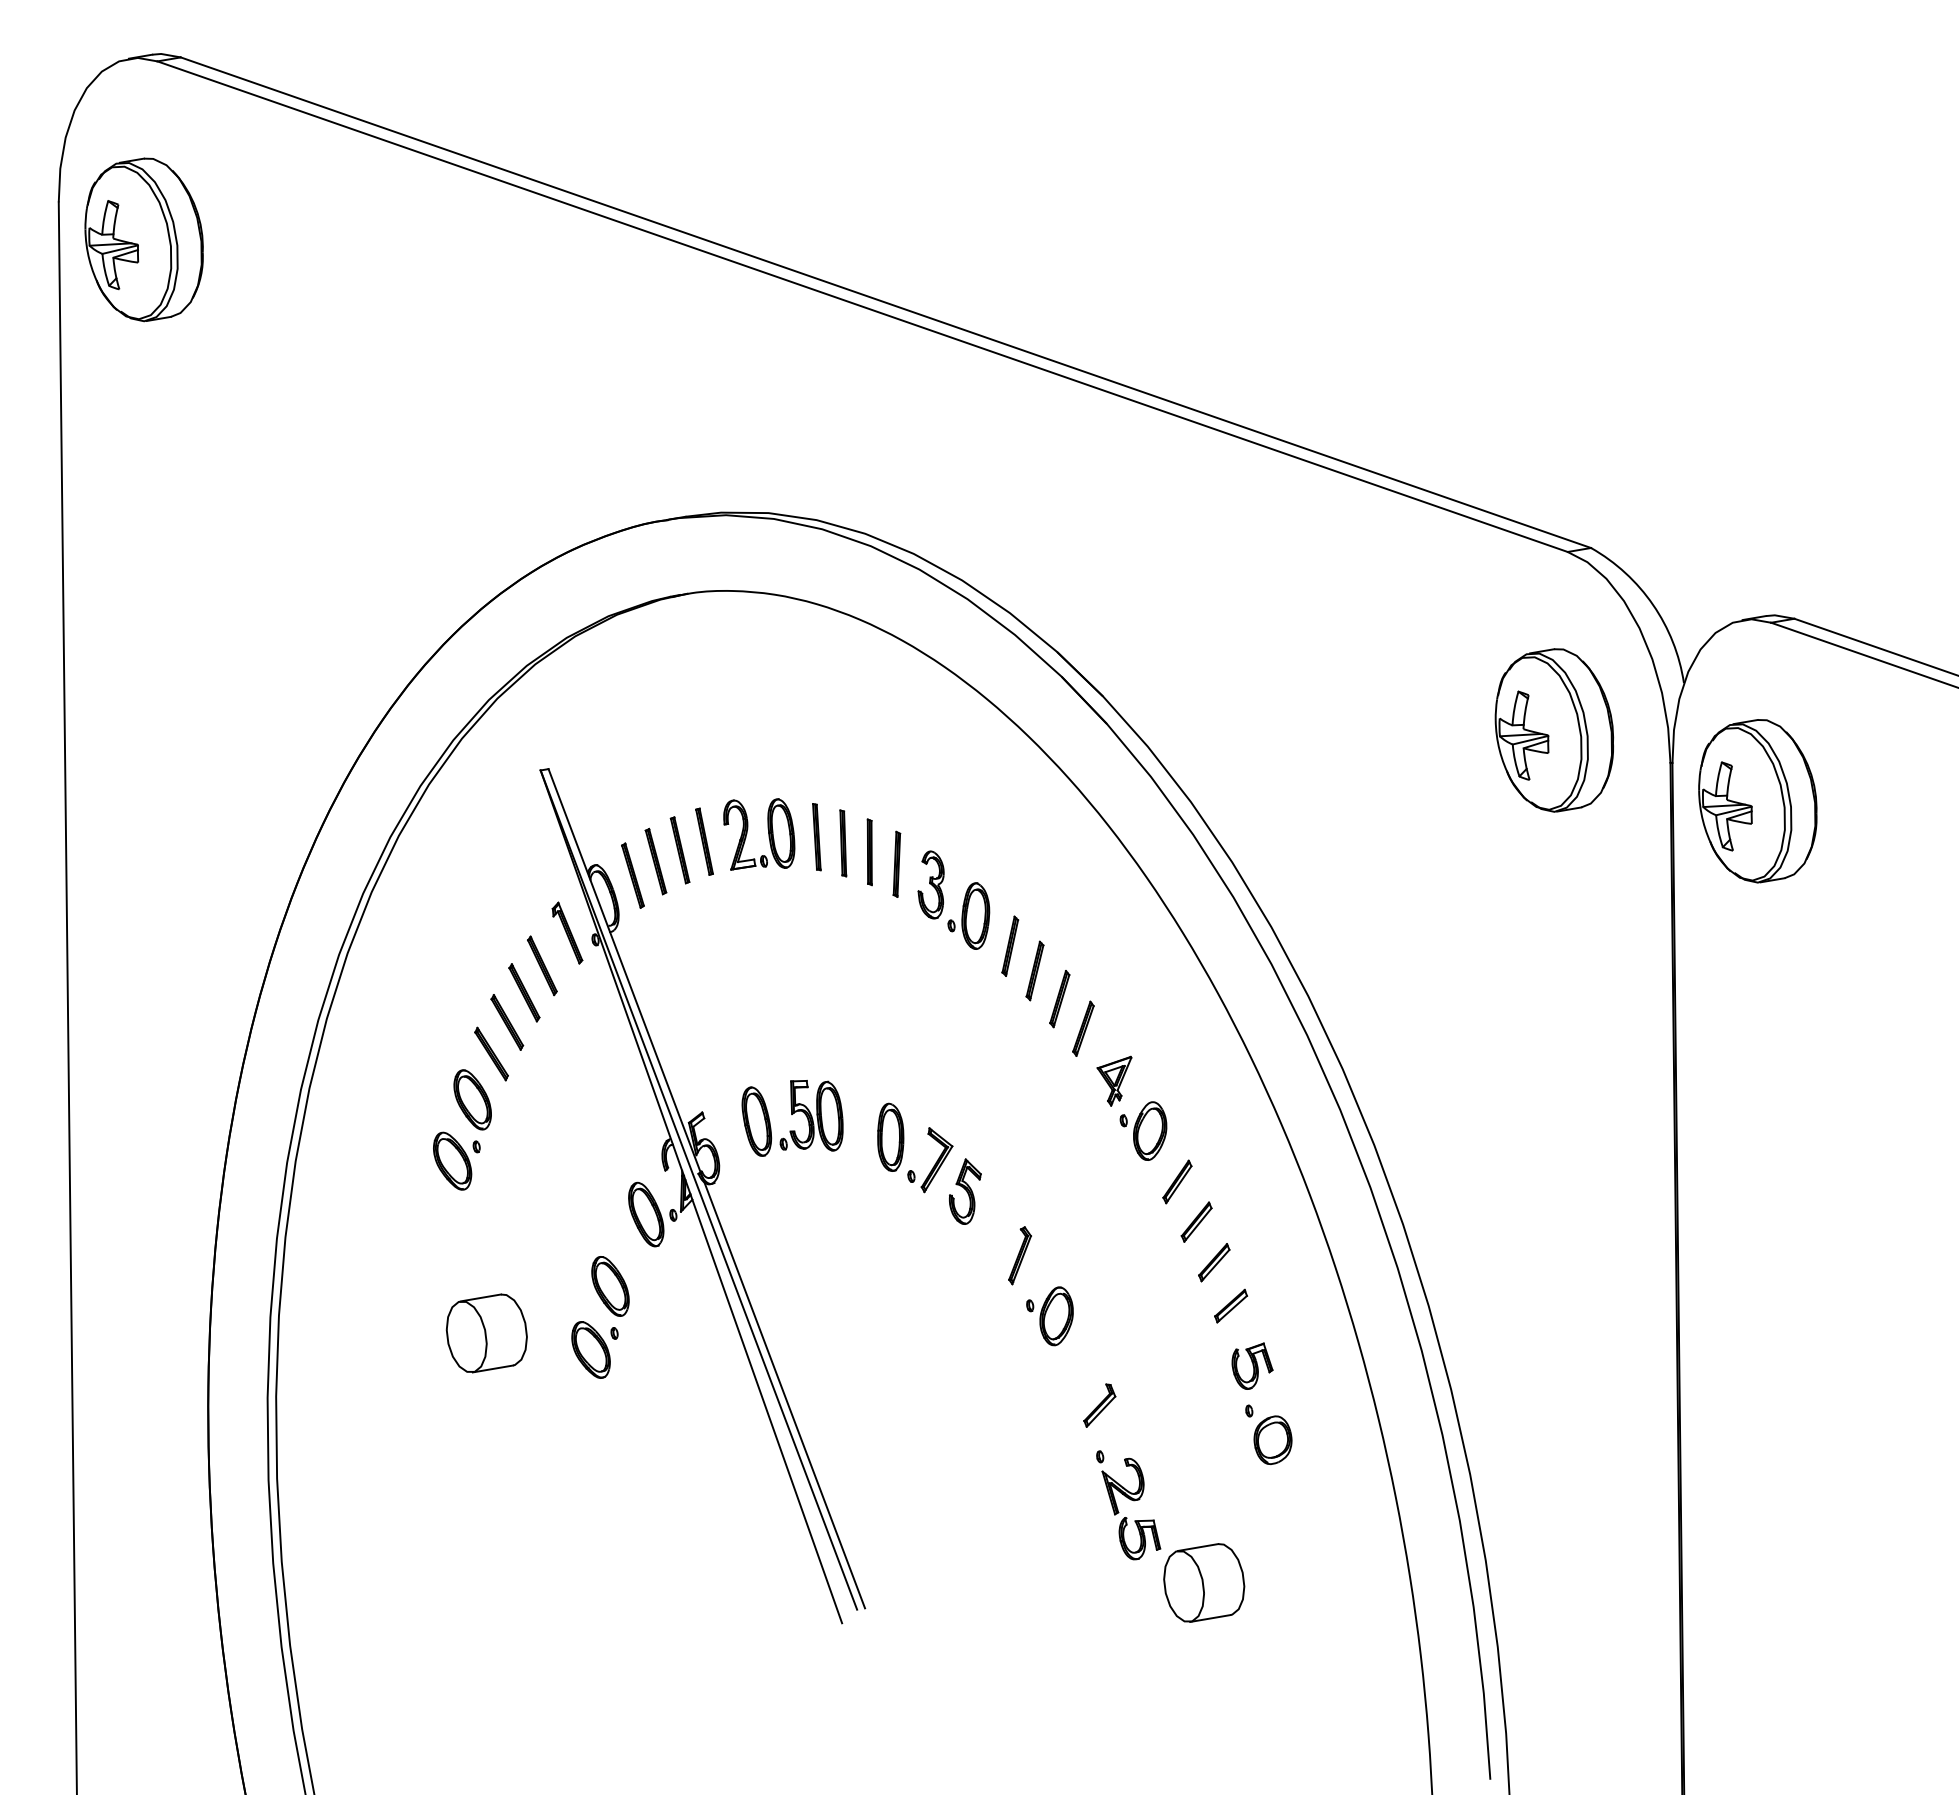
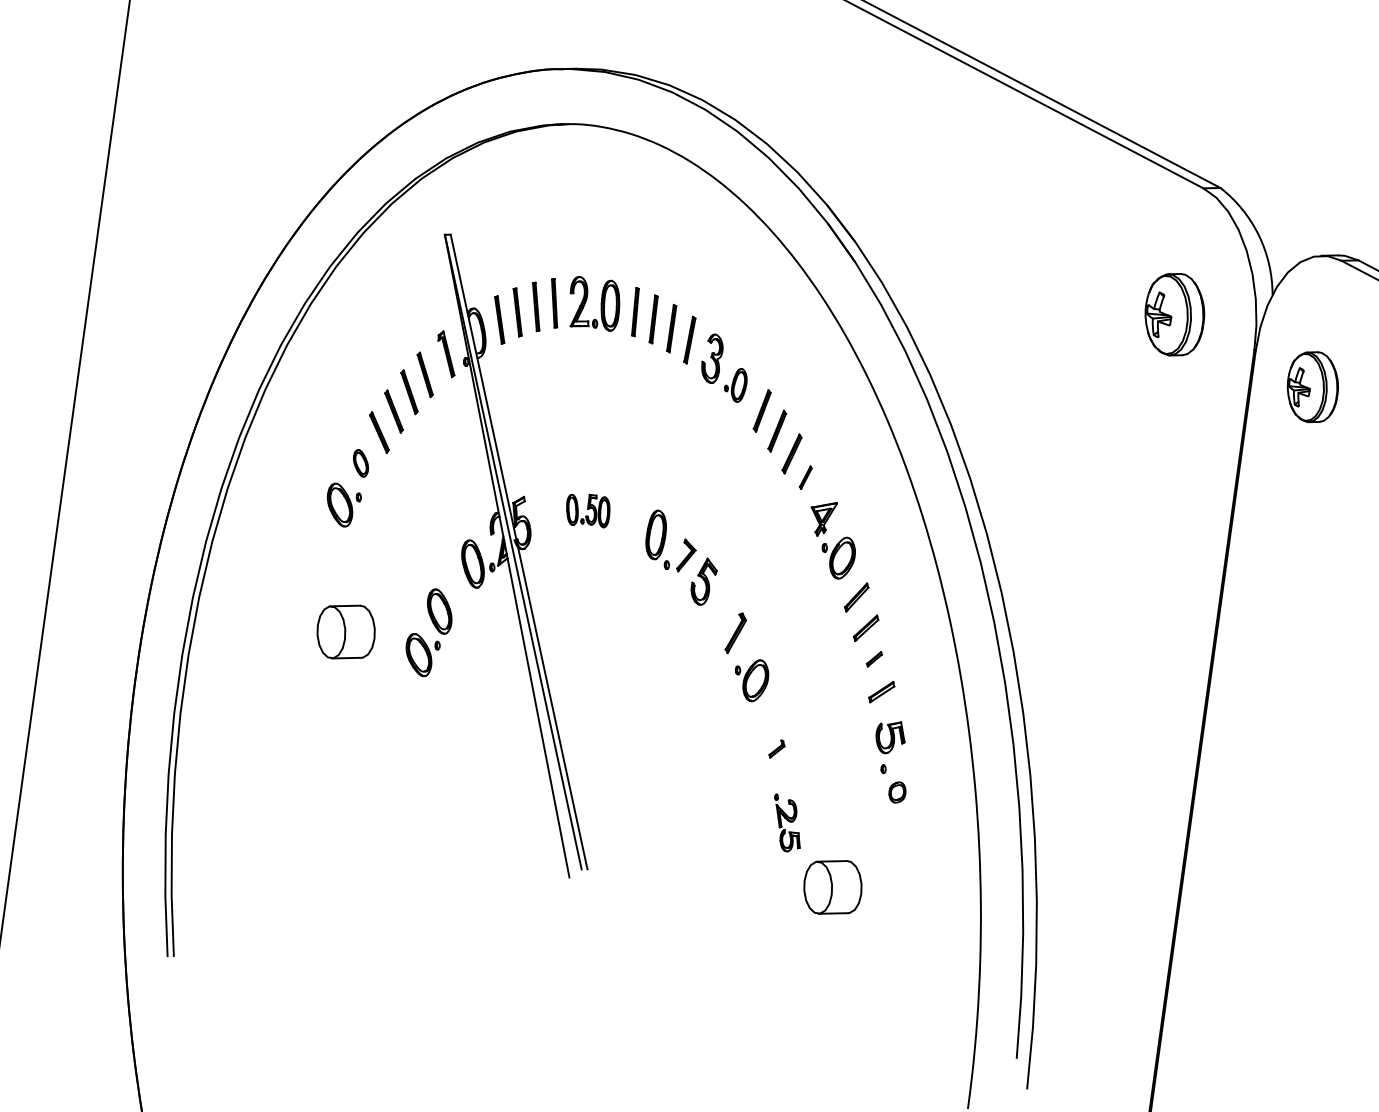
part: (1554, 730) -> (1174, 314), size x0.7
part: (1757, 801) -> (1312, 387), size x0.6
part: (968, 915) -> (735, 384), size x0.7
part: (1083, 1028) -> (805, 477), size x0.6
part: (472, 1099) -> (360, 463), size x0.6
part: (792, 1118) -> (587, 510), size x0.6
part: (936, 1160) -> (686, 556), size x0.7
part: (1214, 1262) -> (874, 659), size x0.6
part: (1099, 1405) -> (776, 749), size x0.6
part: (1272, 1439) -> (897, 792), size x0.6
part: (1128, 1505) -> (787, 823), size x0.7

